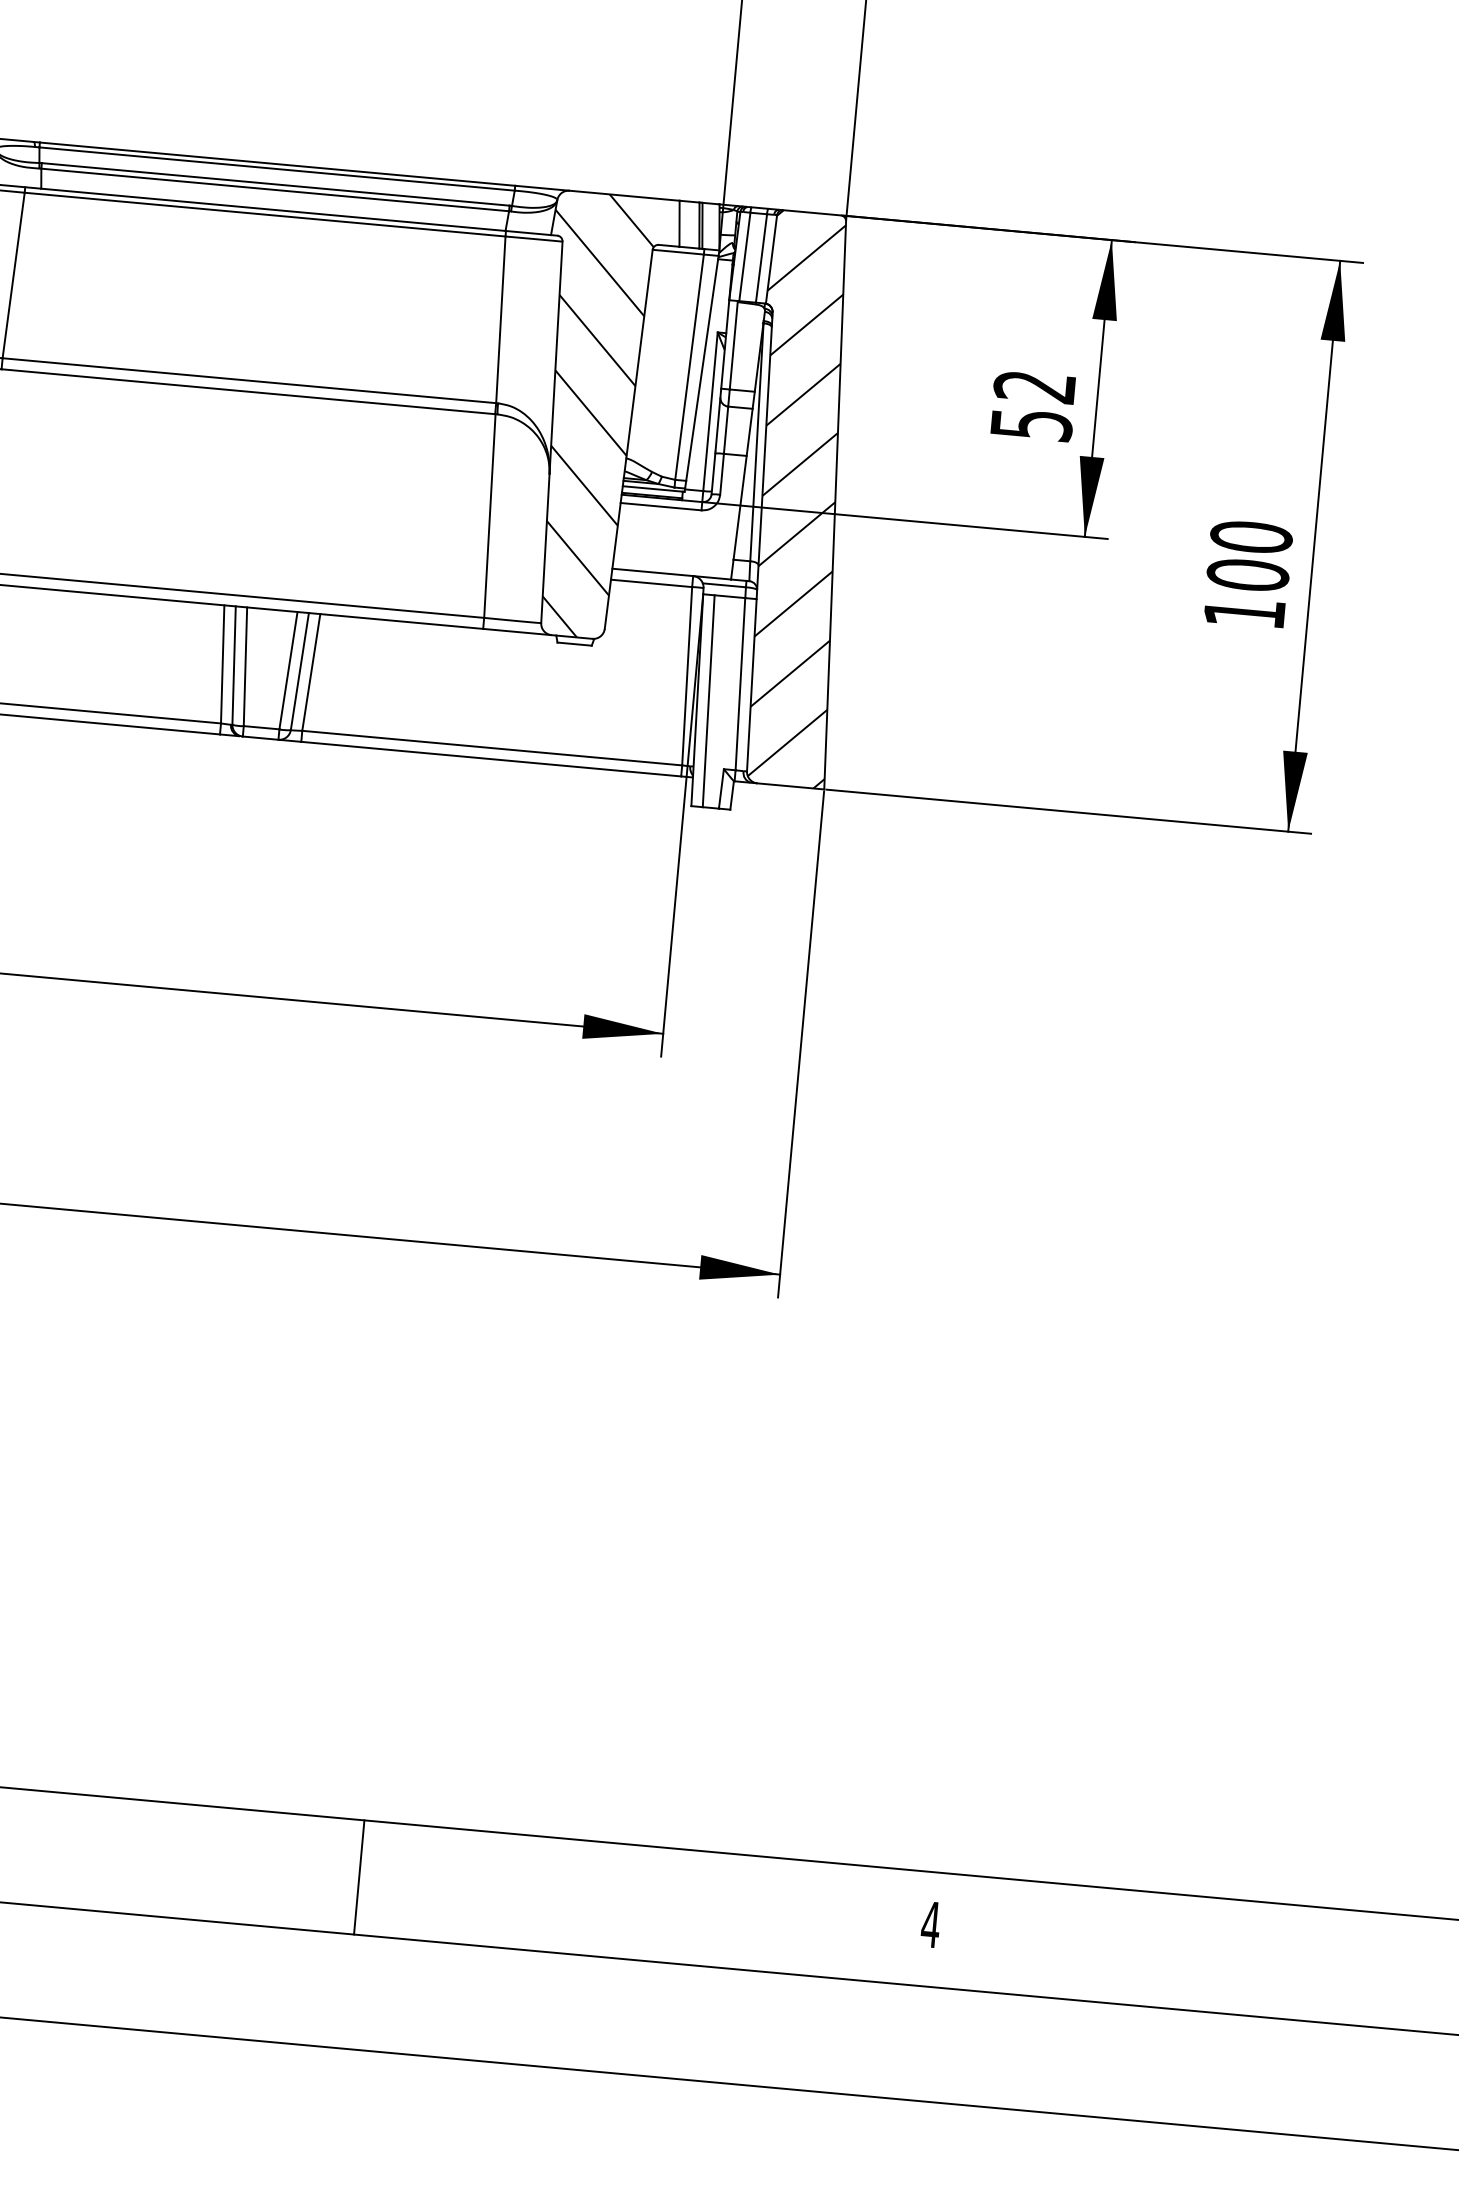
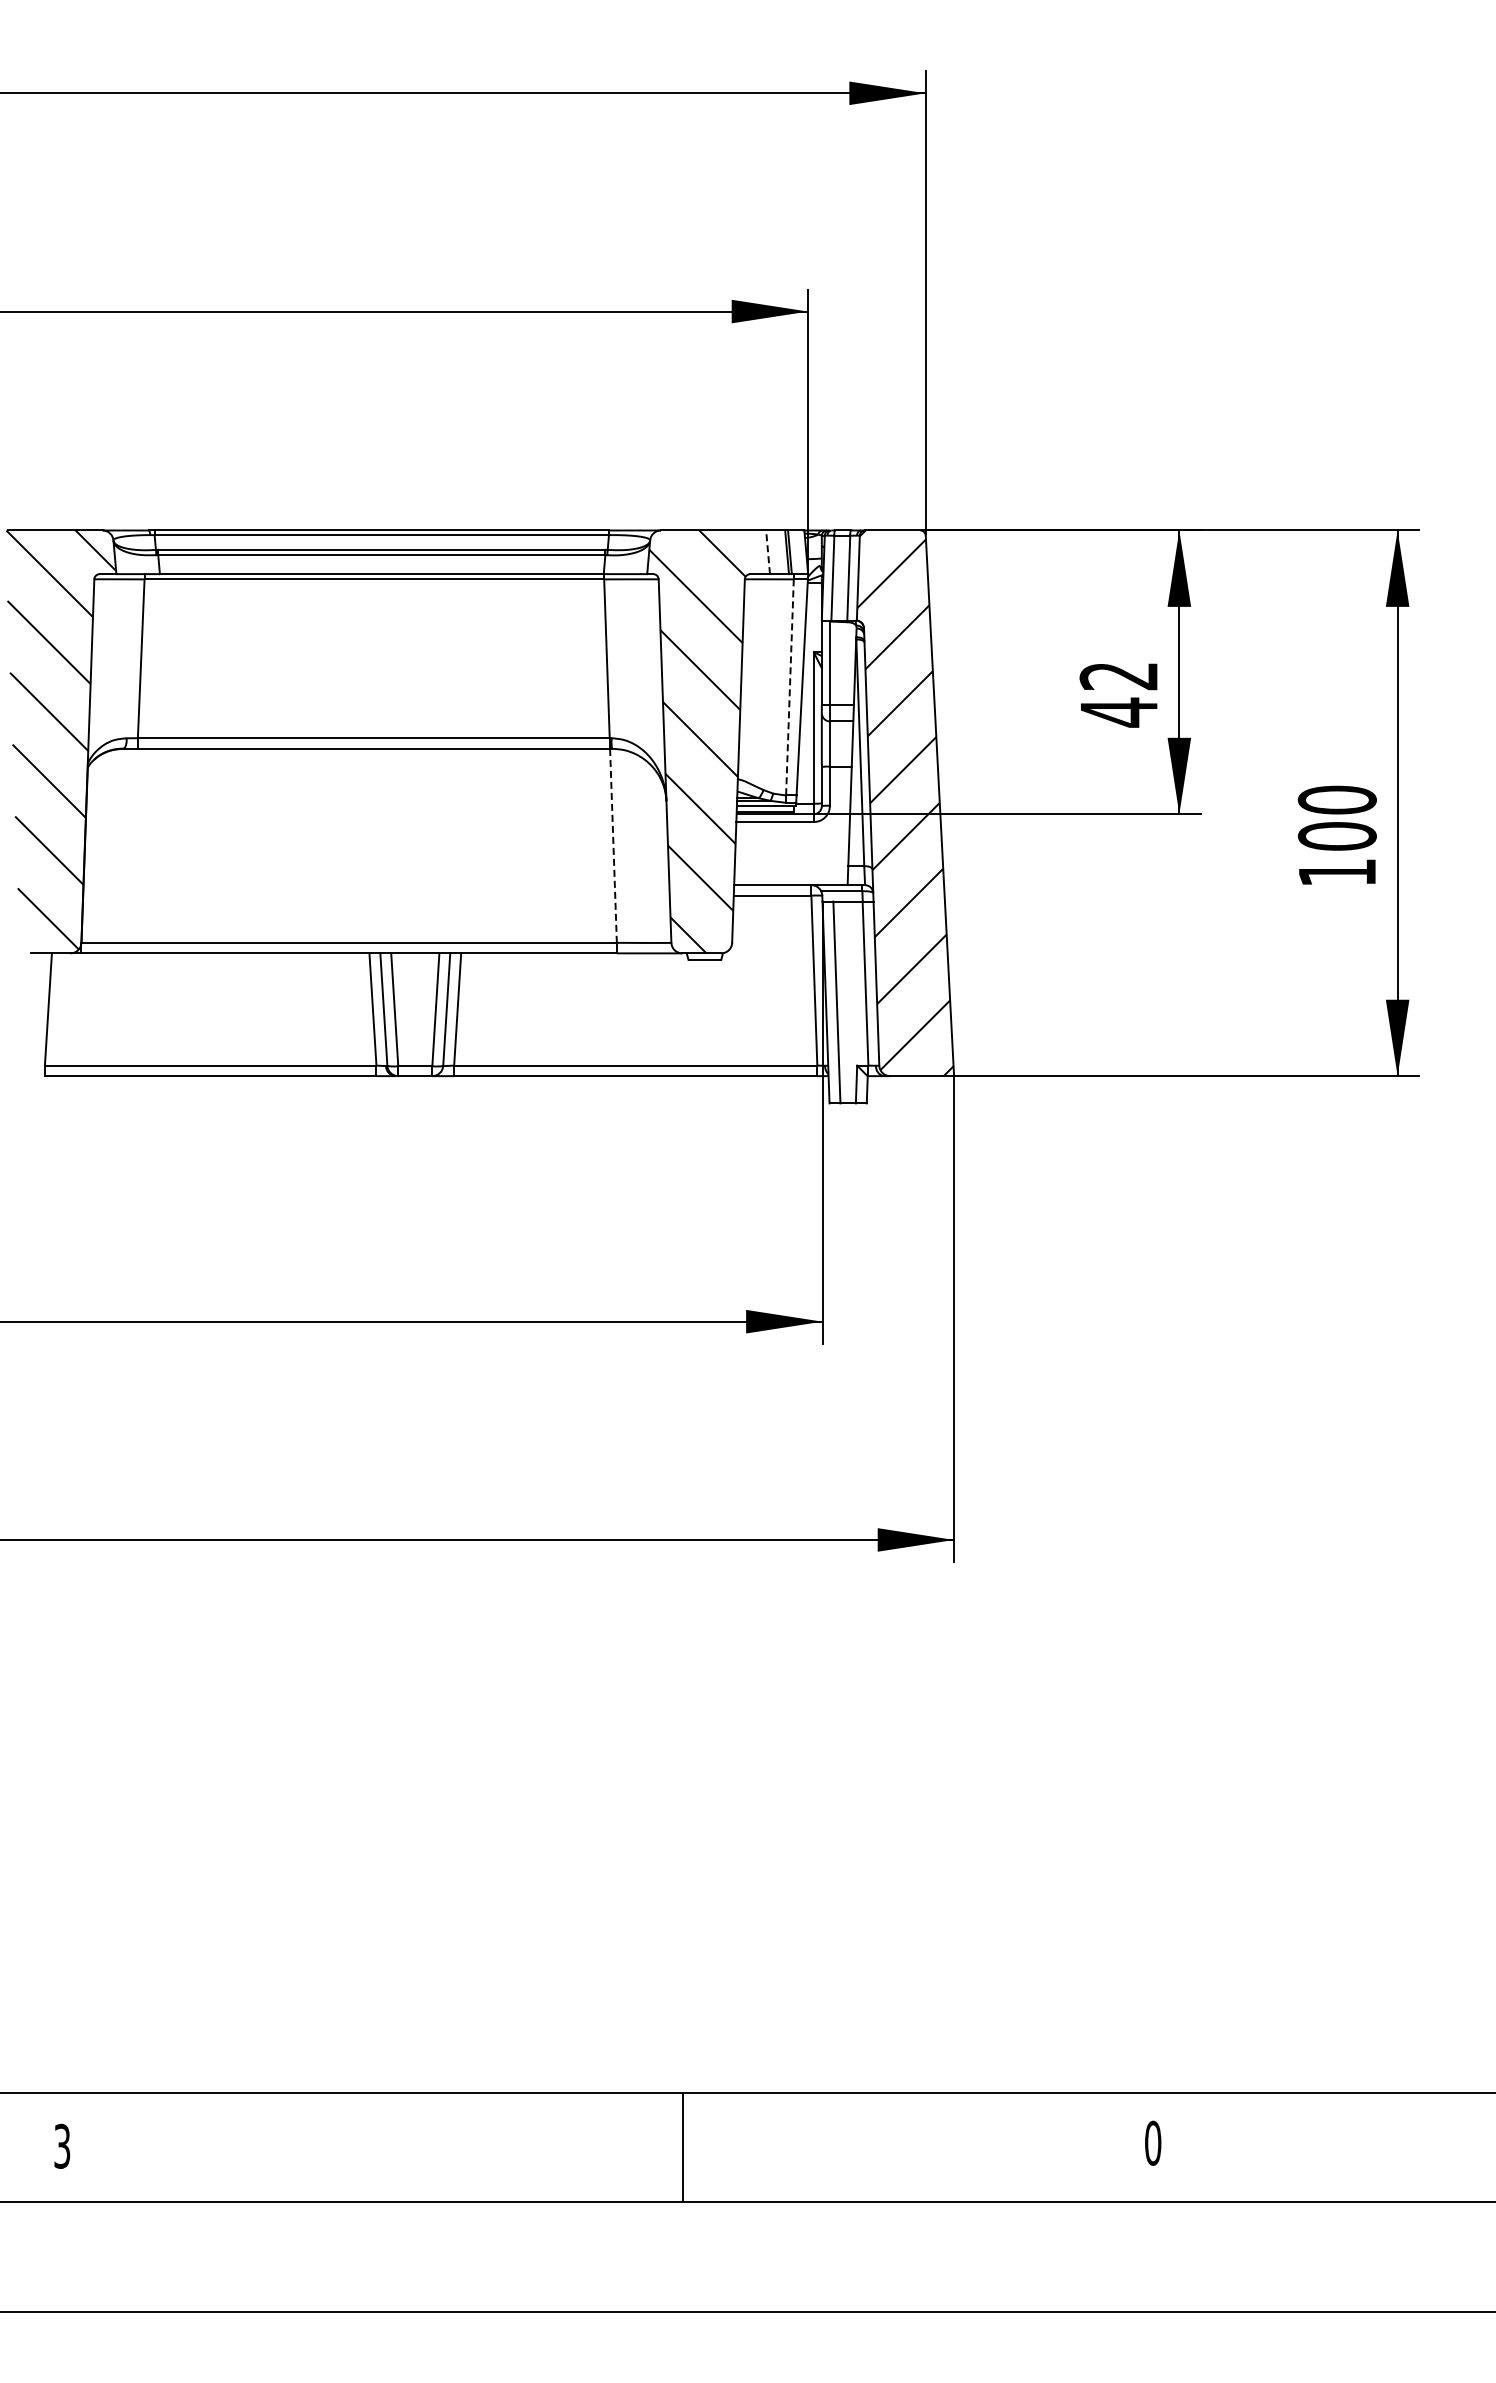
line: (679, 224) -> (768, 552), solid -> dashed
line: (689, 367) -> (789, 687), solid -> dashed
text: (1031, 424) -> (1119, 712), 52 -> 42
line: (489, 515) -> (613, 845), solid -> dashed
line: (359, 1877) -> (683, 2147), moved
text: (930, 1923) -> (1152, 2142), 4 -> 0

